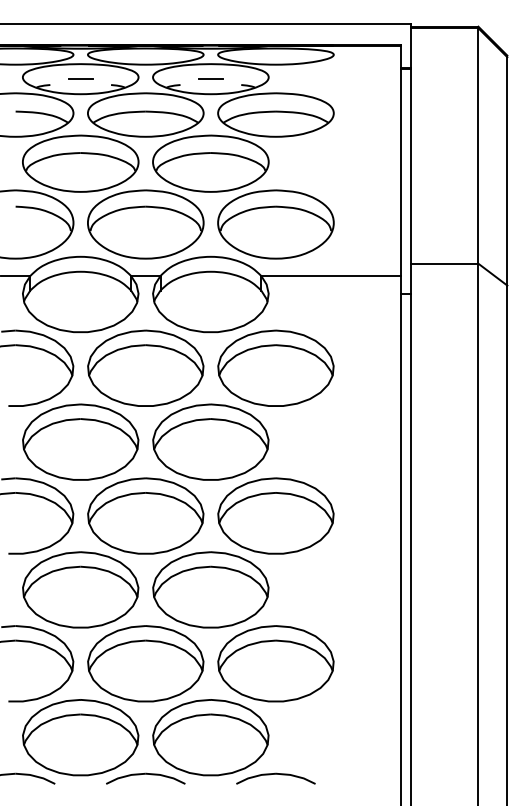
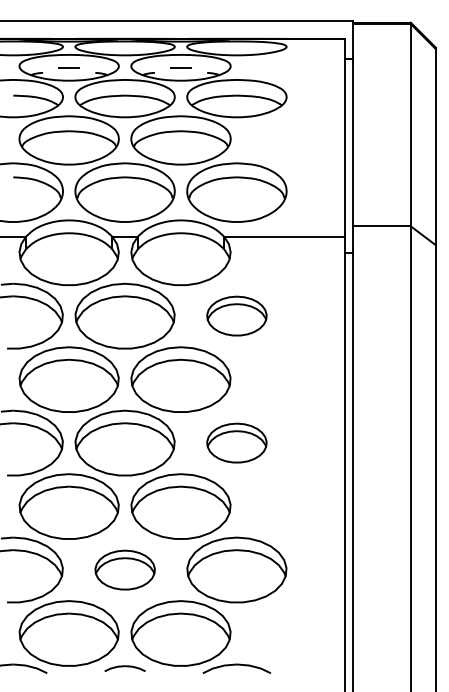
part: (275, 367) -> (236, 315), size x0.6
part: (275, 515) -> (236, 442), size x0.6
part: (145, 663) -> (124, 569), size x0.6
part: (145, 778) -> (124, 668), size x0.6

